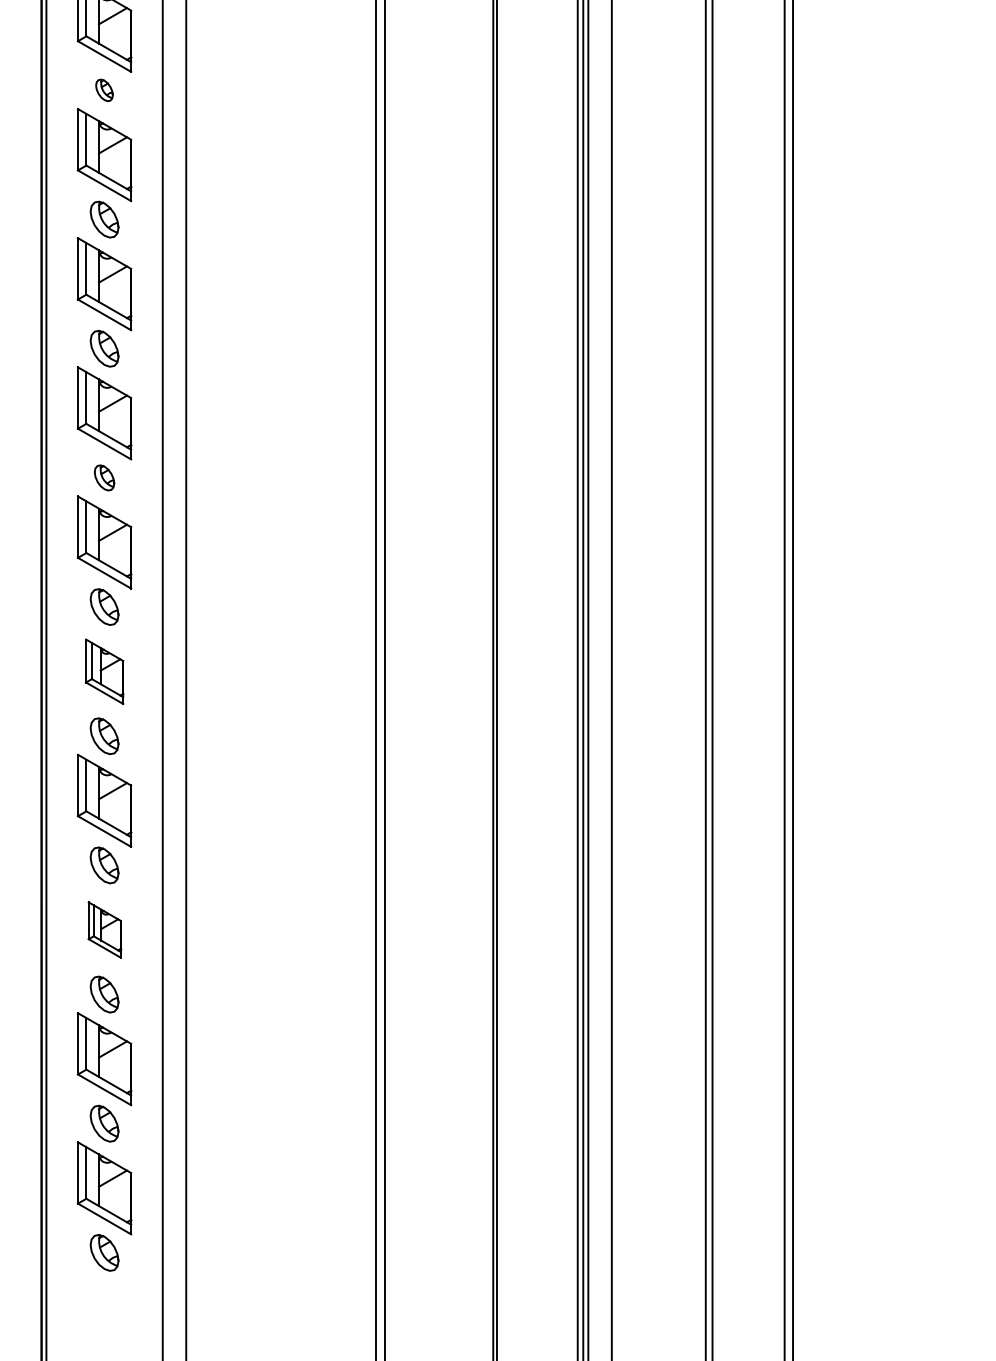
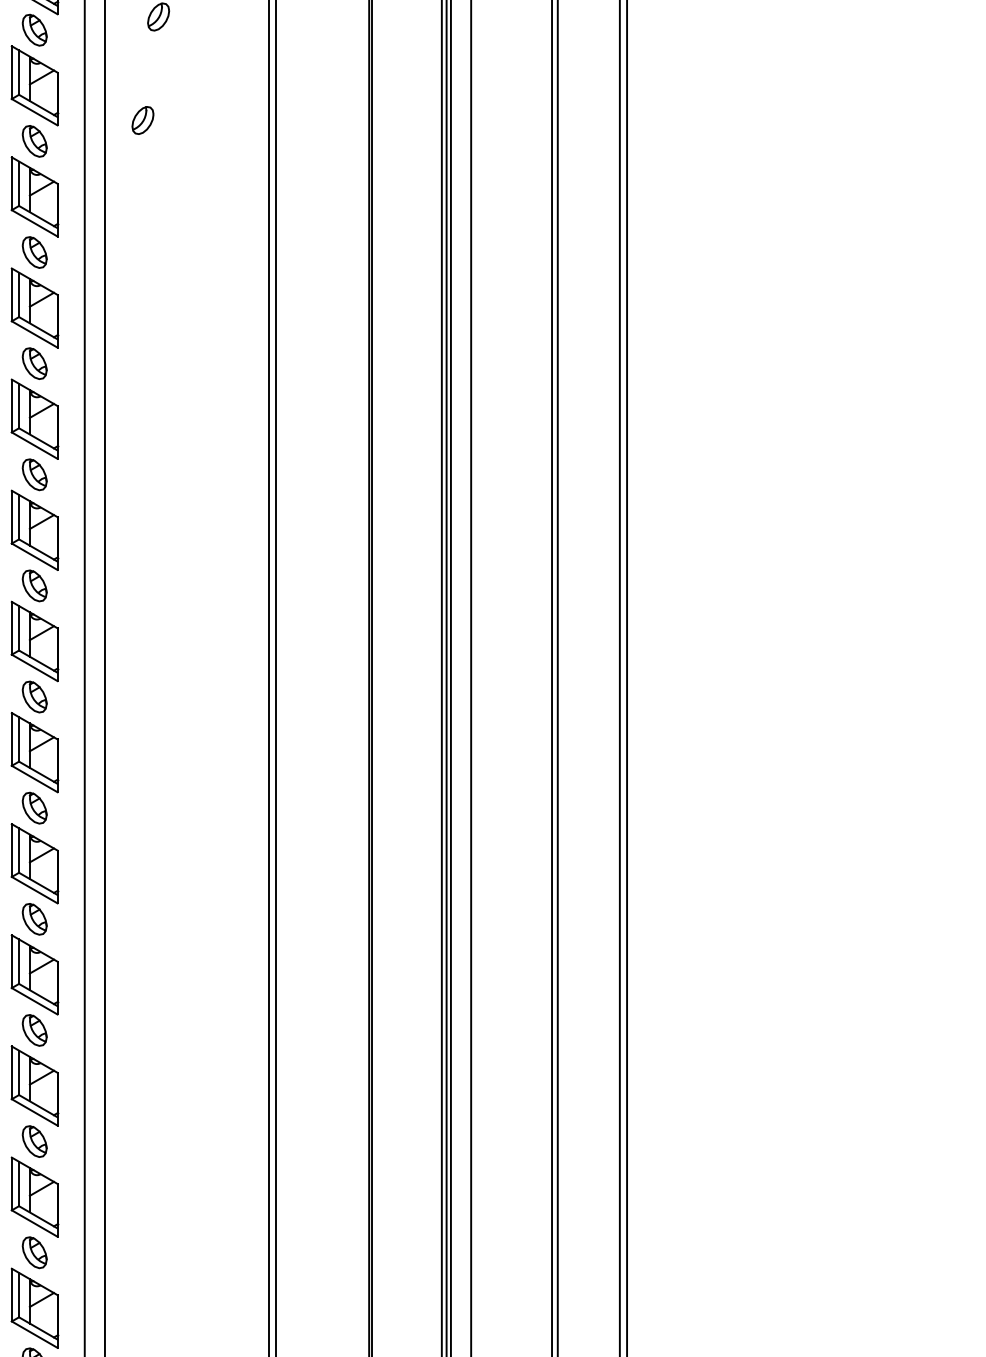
part: (104, 90) -> (34, 363), size x1.67
part: (104, 477) -> (34, 696), size x1.43
part: (104, 671) -> (34, 863), size x1.43
part: (104, 929) -> (34, 1085), size x1.67

